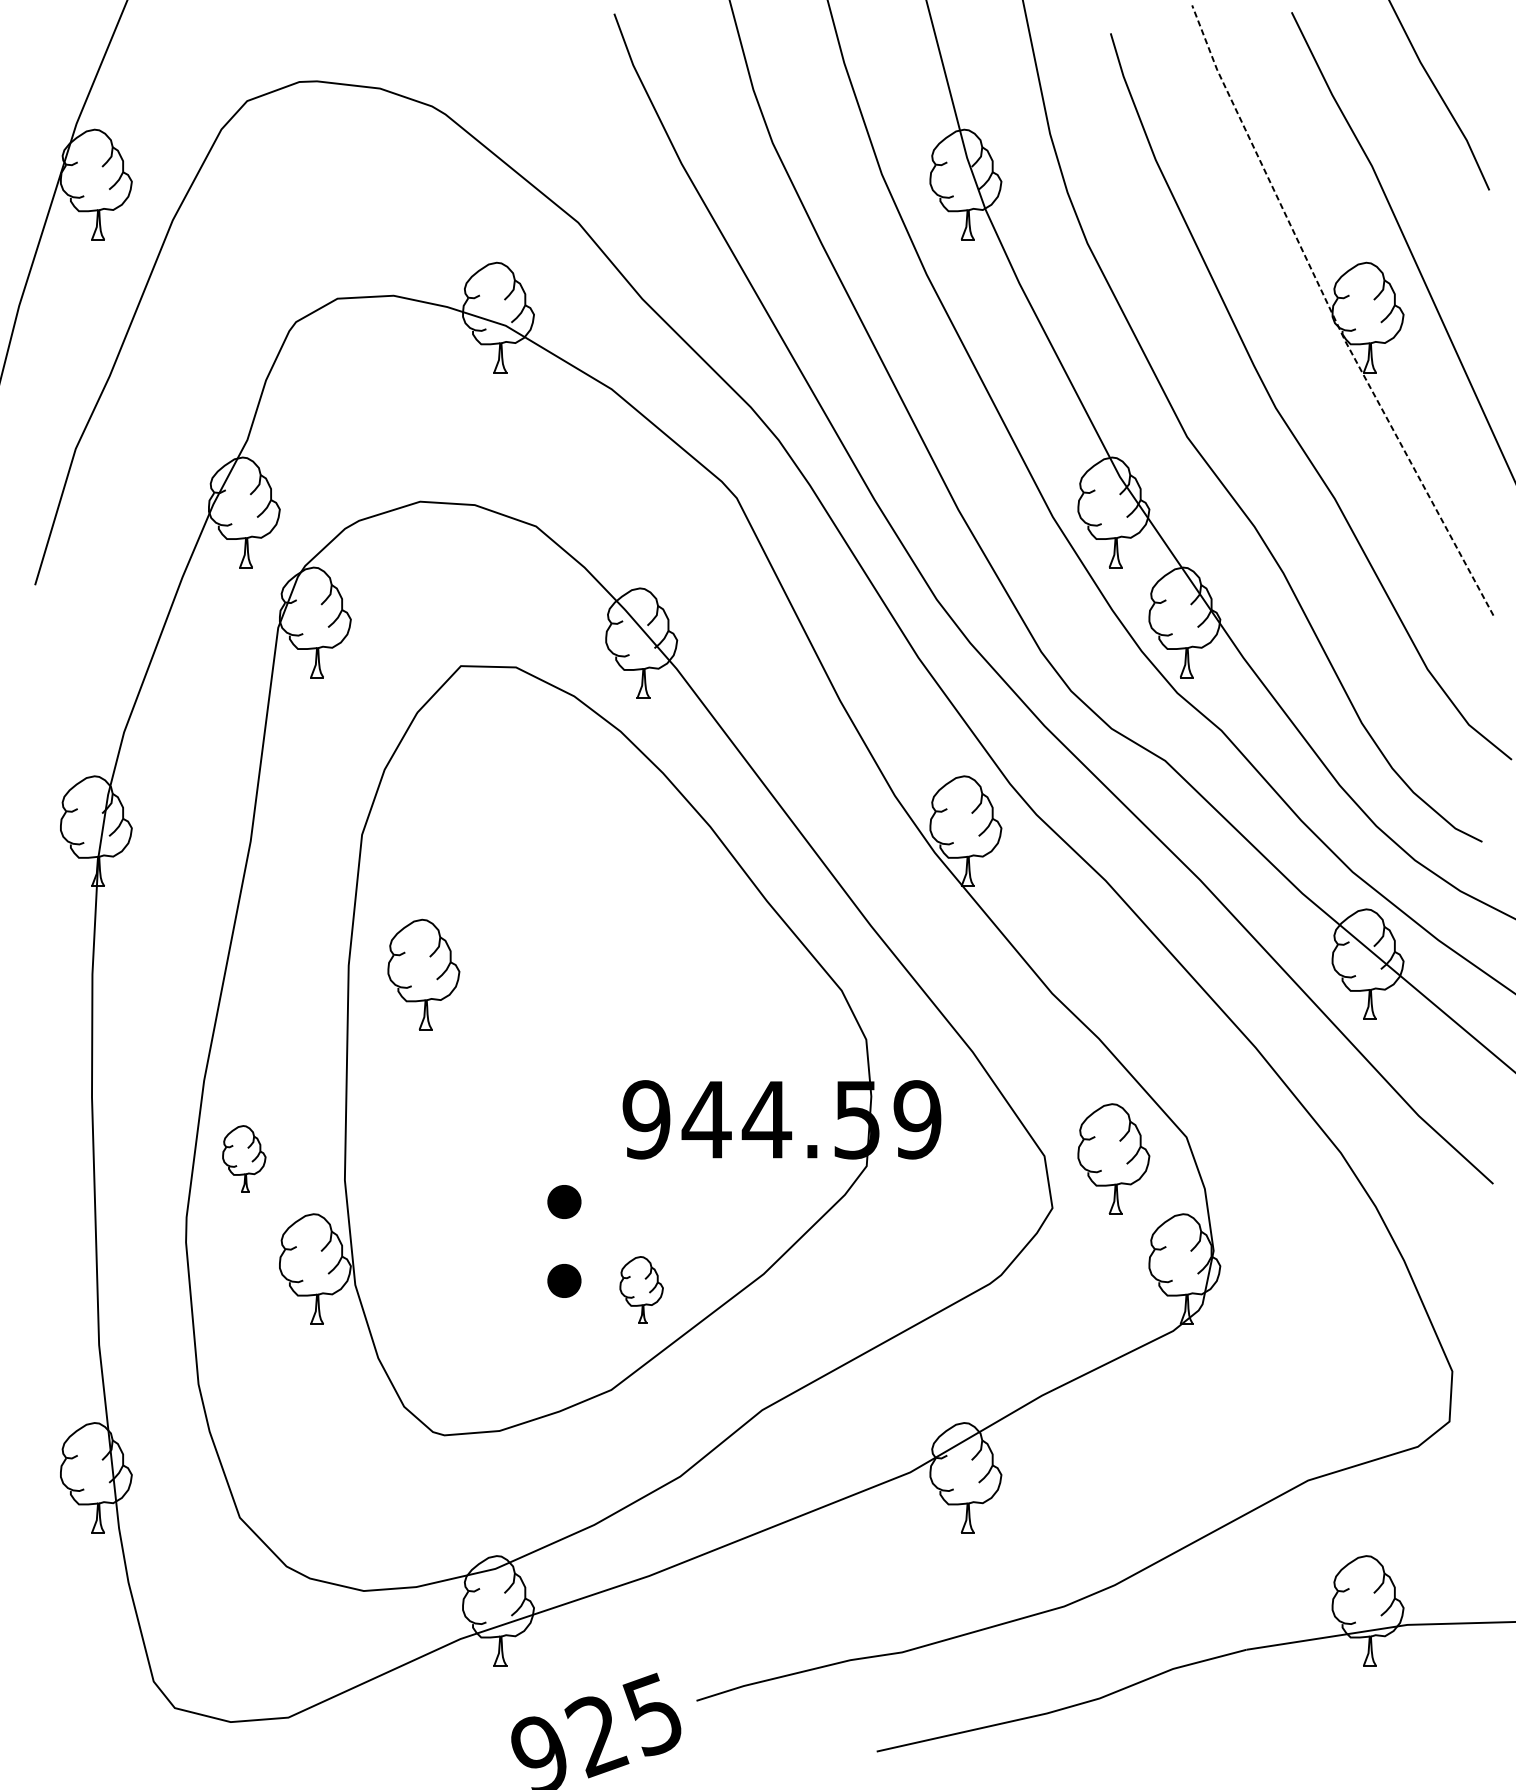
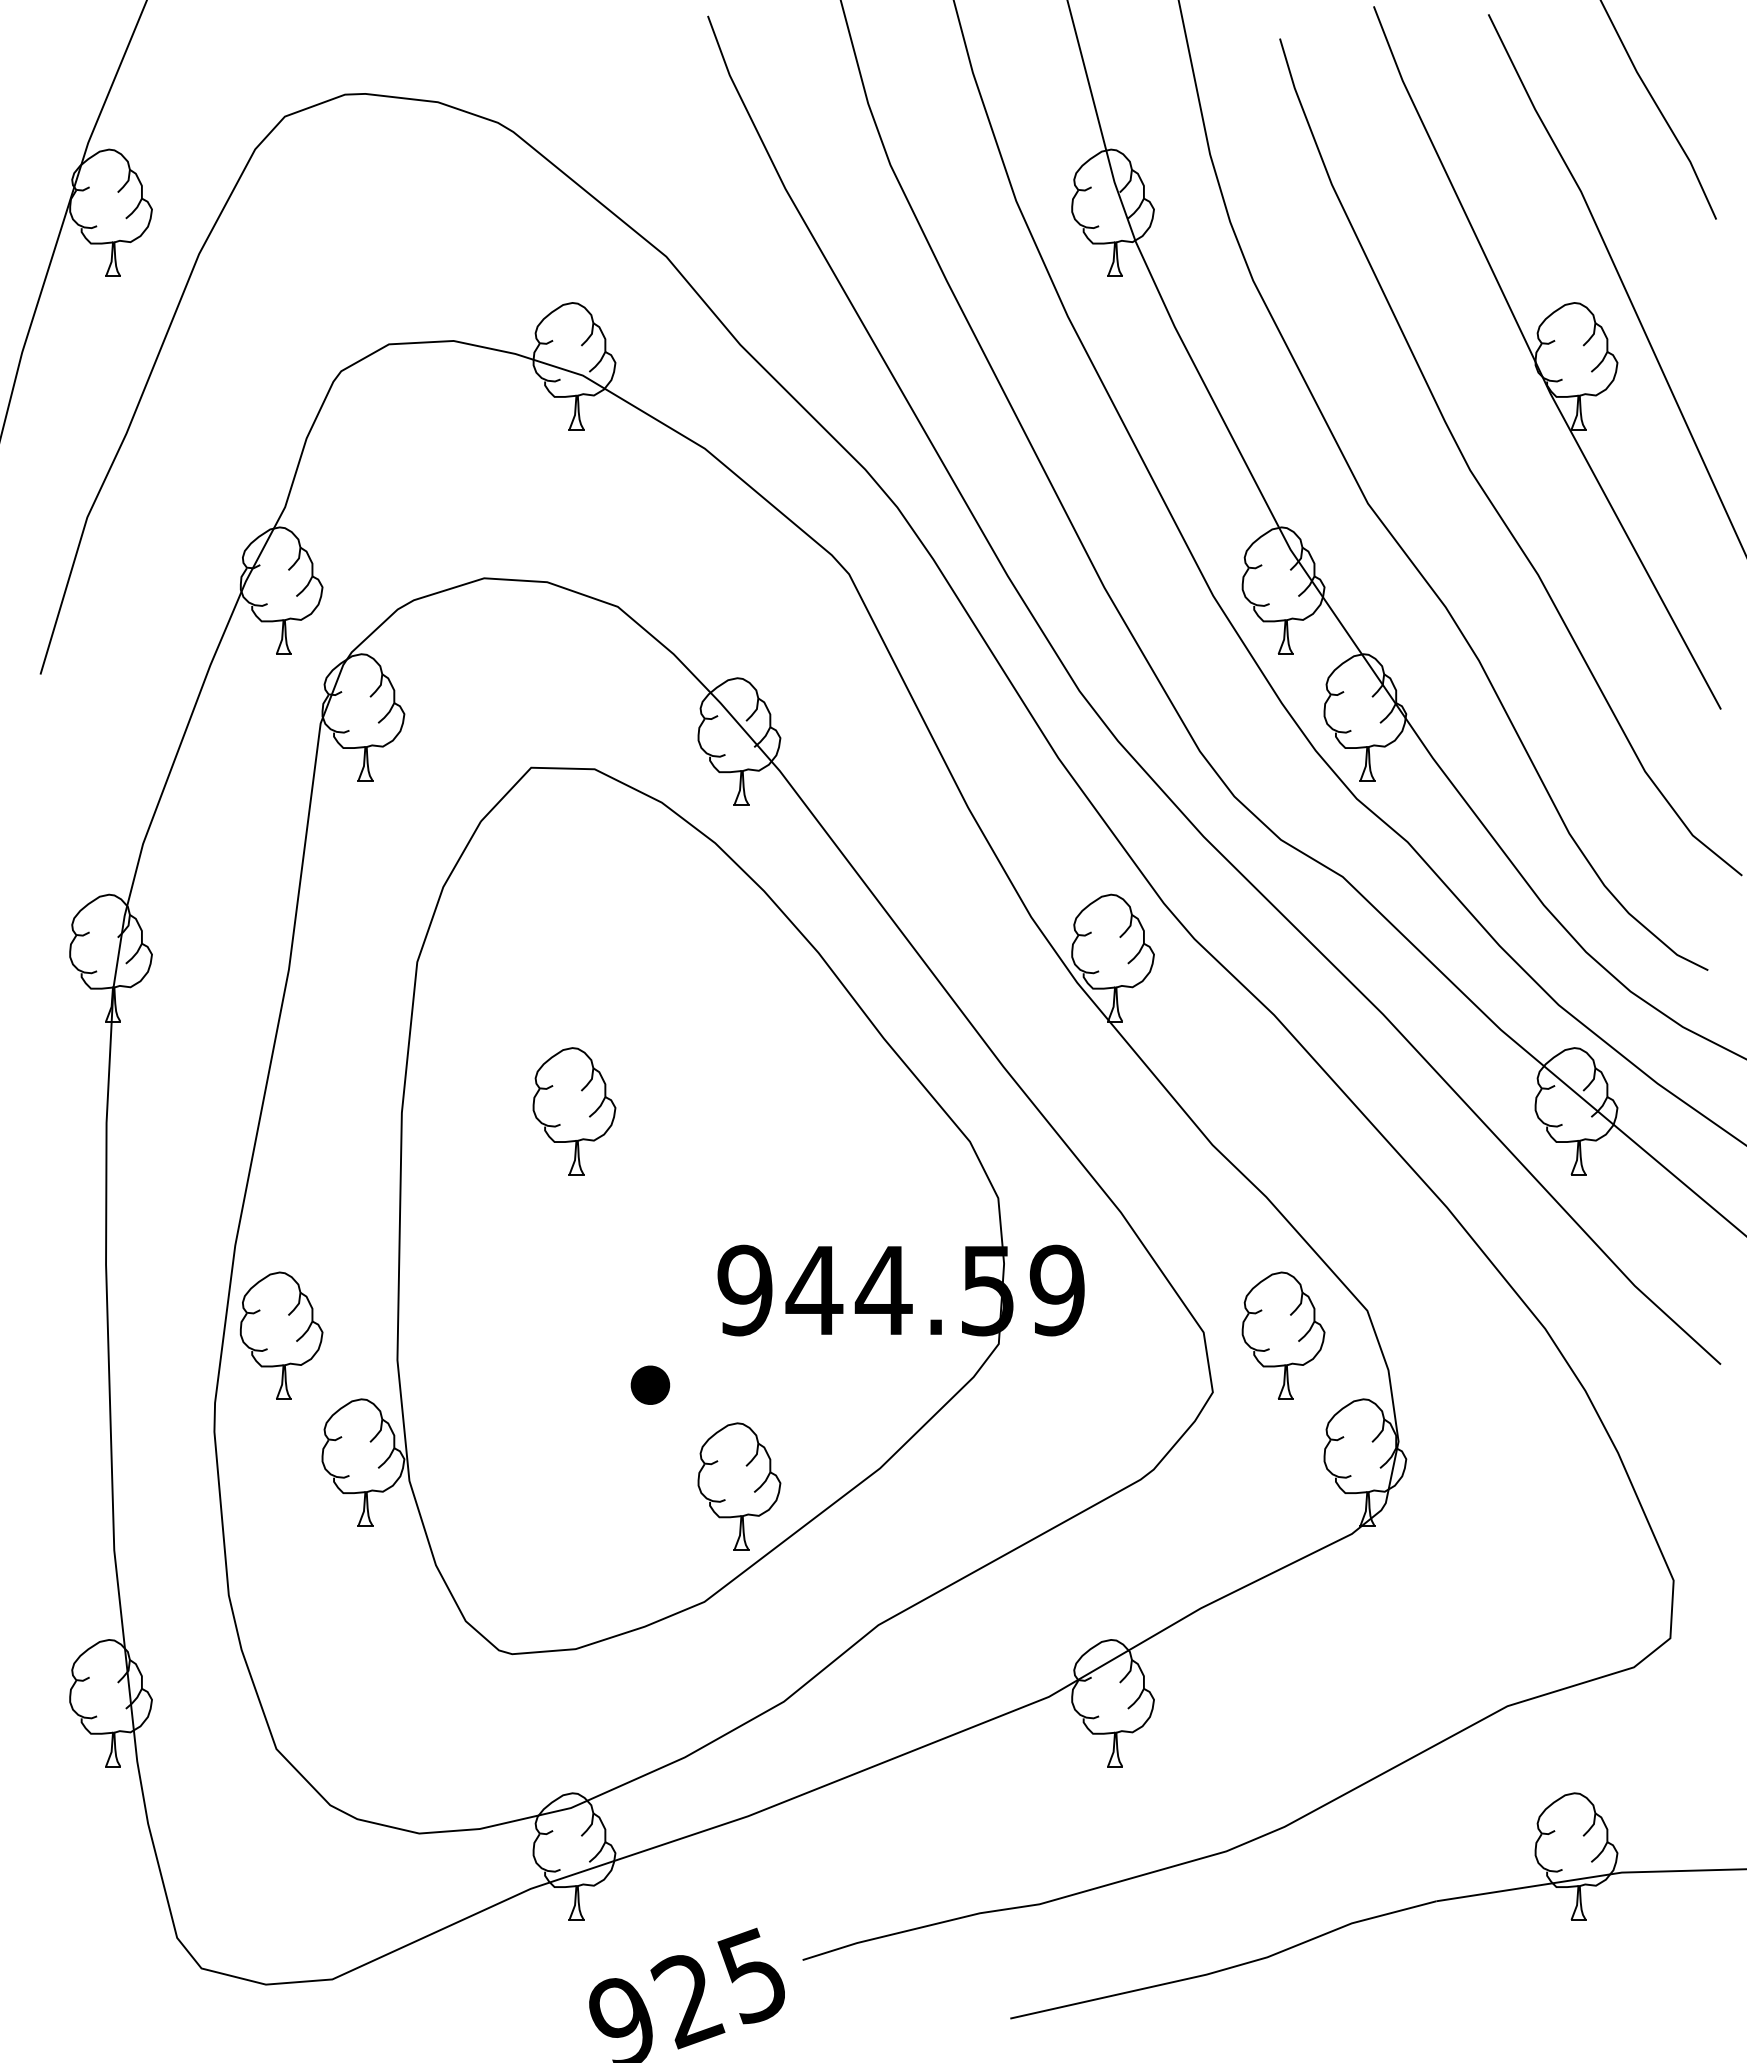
line: (1333, 315) -> (1536, 363), dashed -> solid
part: (423, 974) -> (574, 1111), moved
part: (244, 1158) -> (281, 1335), size x1.67
part: (564, 1280) -> (650, 1475), removed
part: (641, 1289) -> (739, 1486), size x1.67

